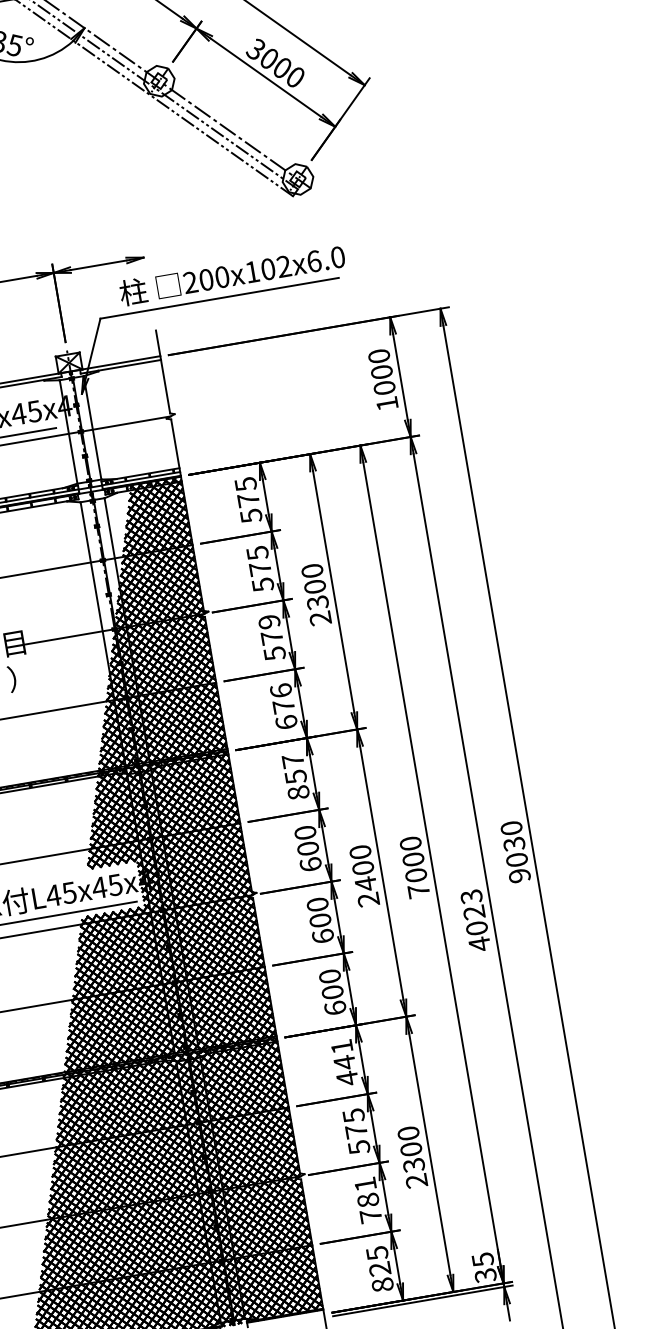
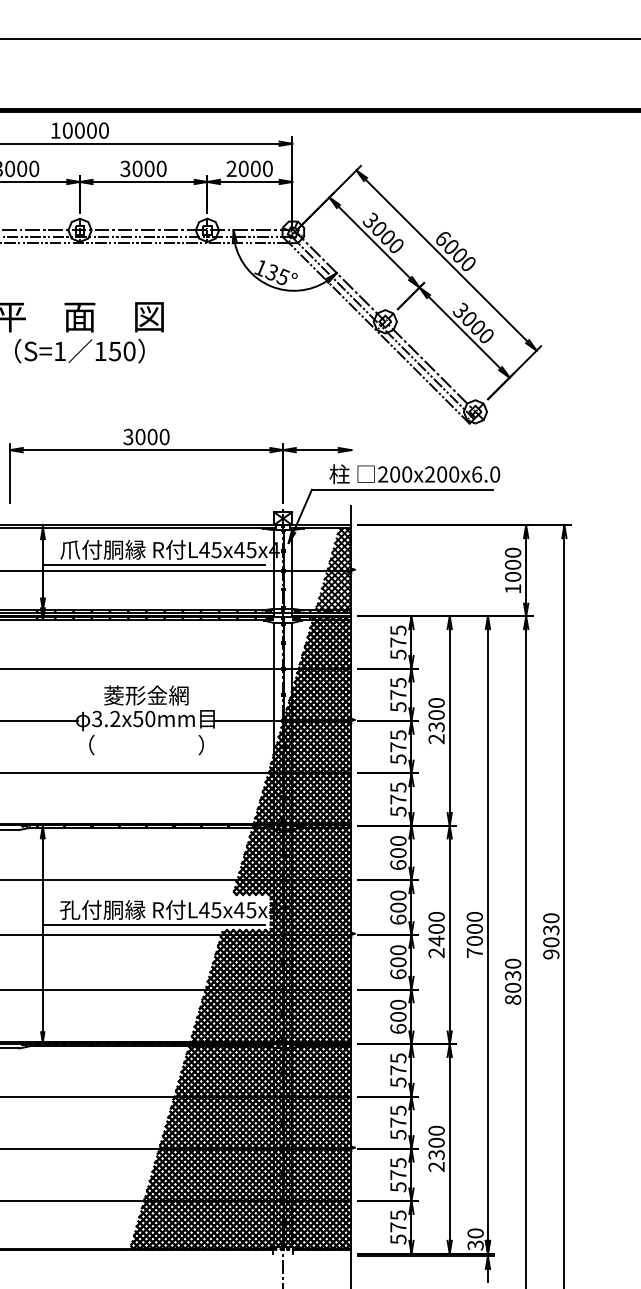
text: (268, 269) -> (442, 474), 200x102x6.0 -> 200x200x6.0
hatch: (147, 419) -> (333, 570), added
text: (269, 622) -> (398, 735), 579 -> 575
text: (283, 706) -> (398, 799), 676 -> 575
text: (296, 777) -> (398, 853), 857 -> 600
text: (476, 919) -> (513, 981), 4023 -> 8030
text: (344, 1062) -> (398, 1070), 441 -> 575
text: (368, 1200) -> (398, 1175), 781 -> 575
text: (482, 1259) -> (475, 1233), 35 -> 30
text: (381, 1277) -> (398, 1233), 825 -> 575

